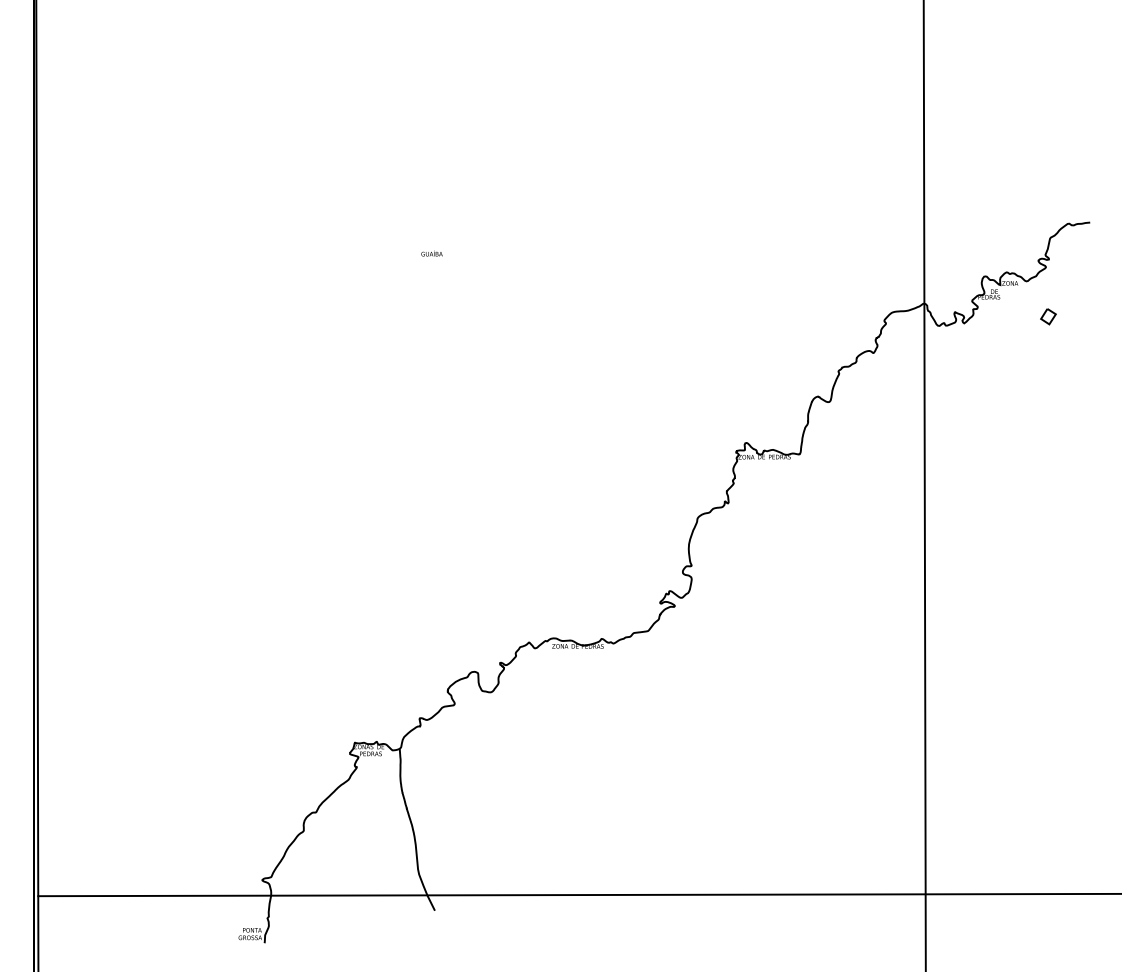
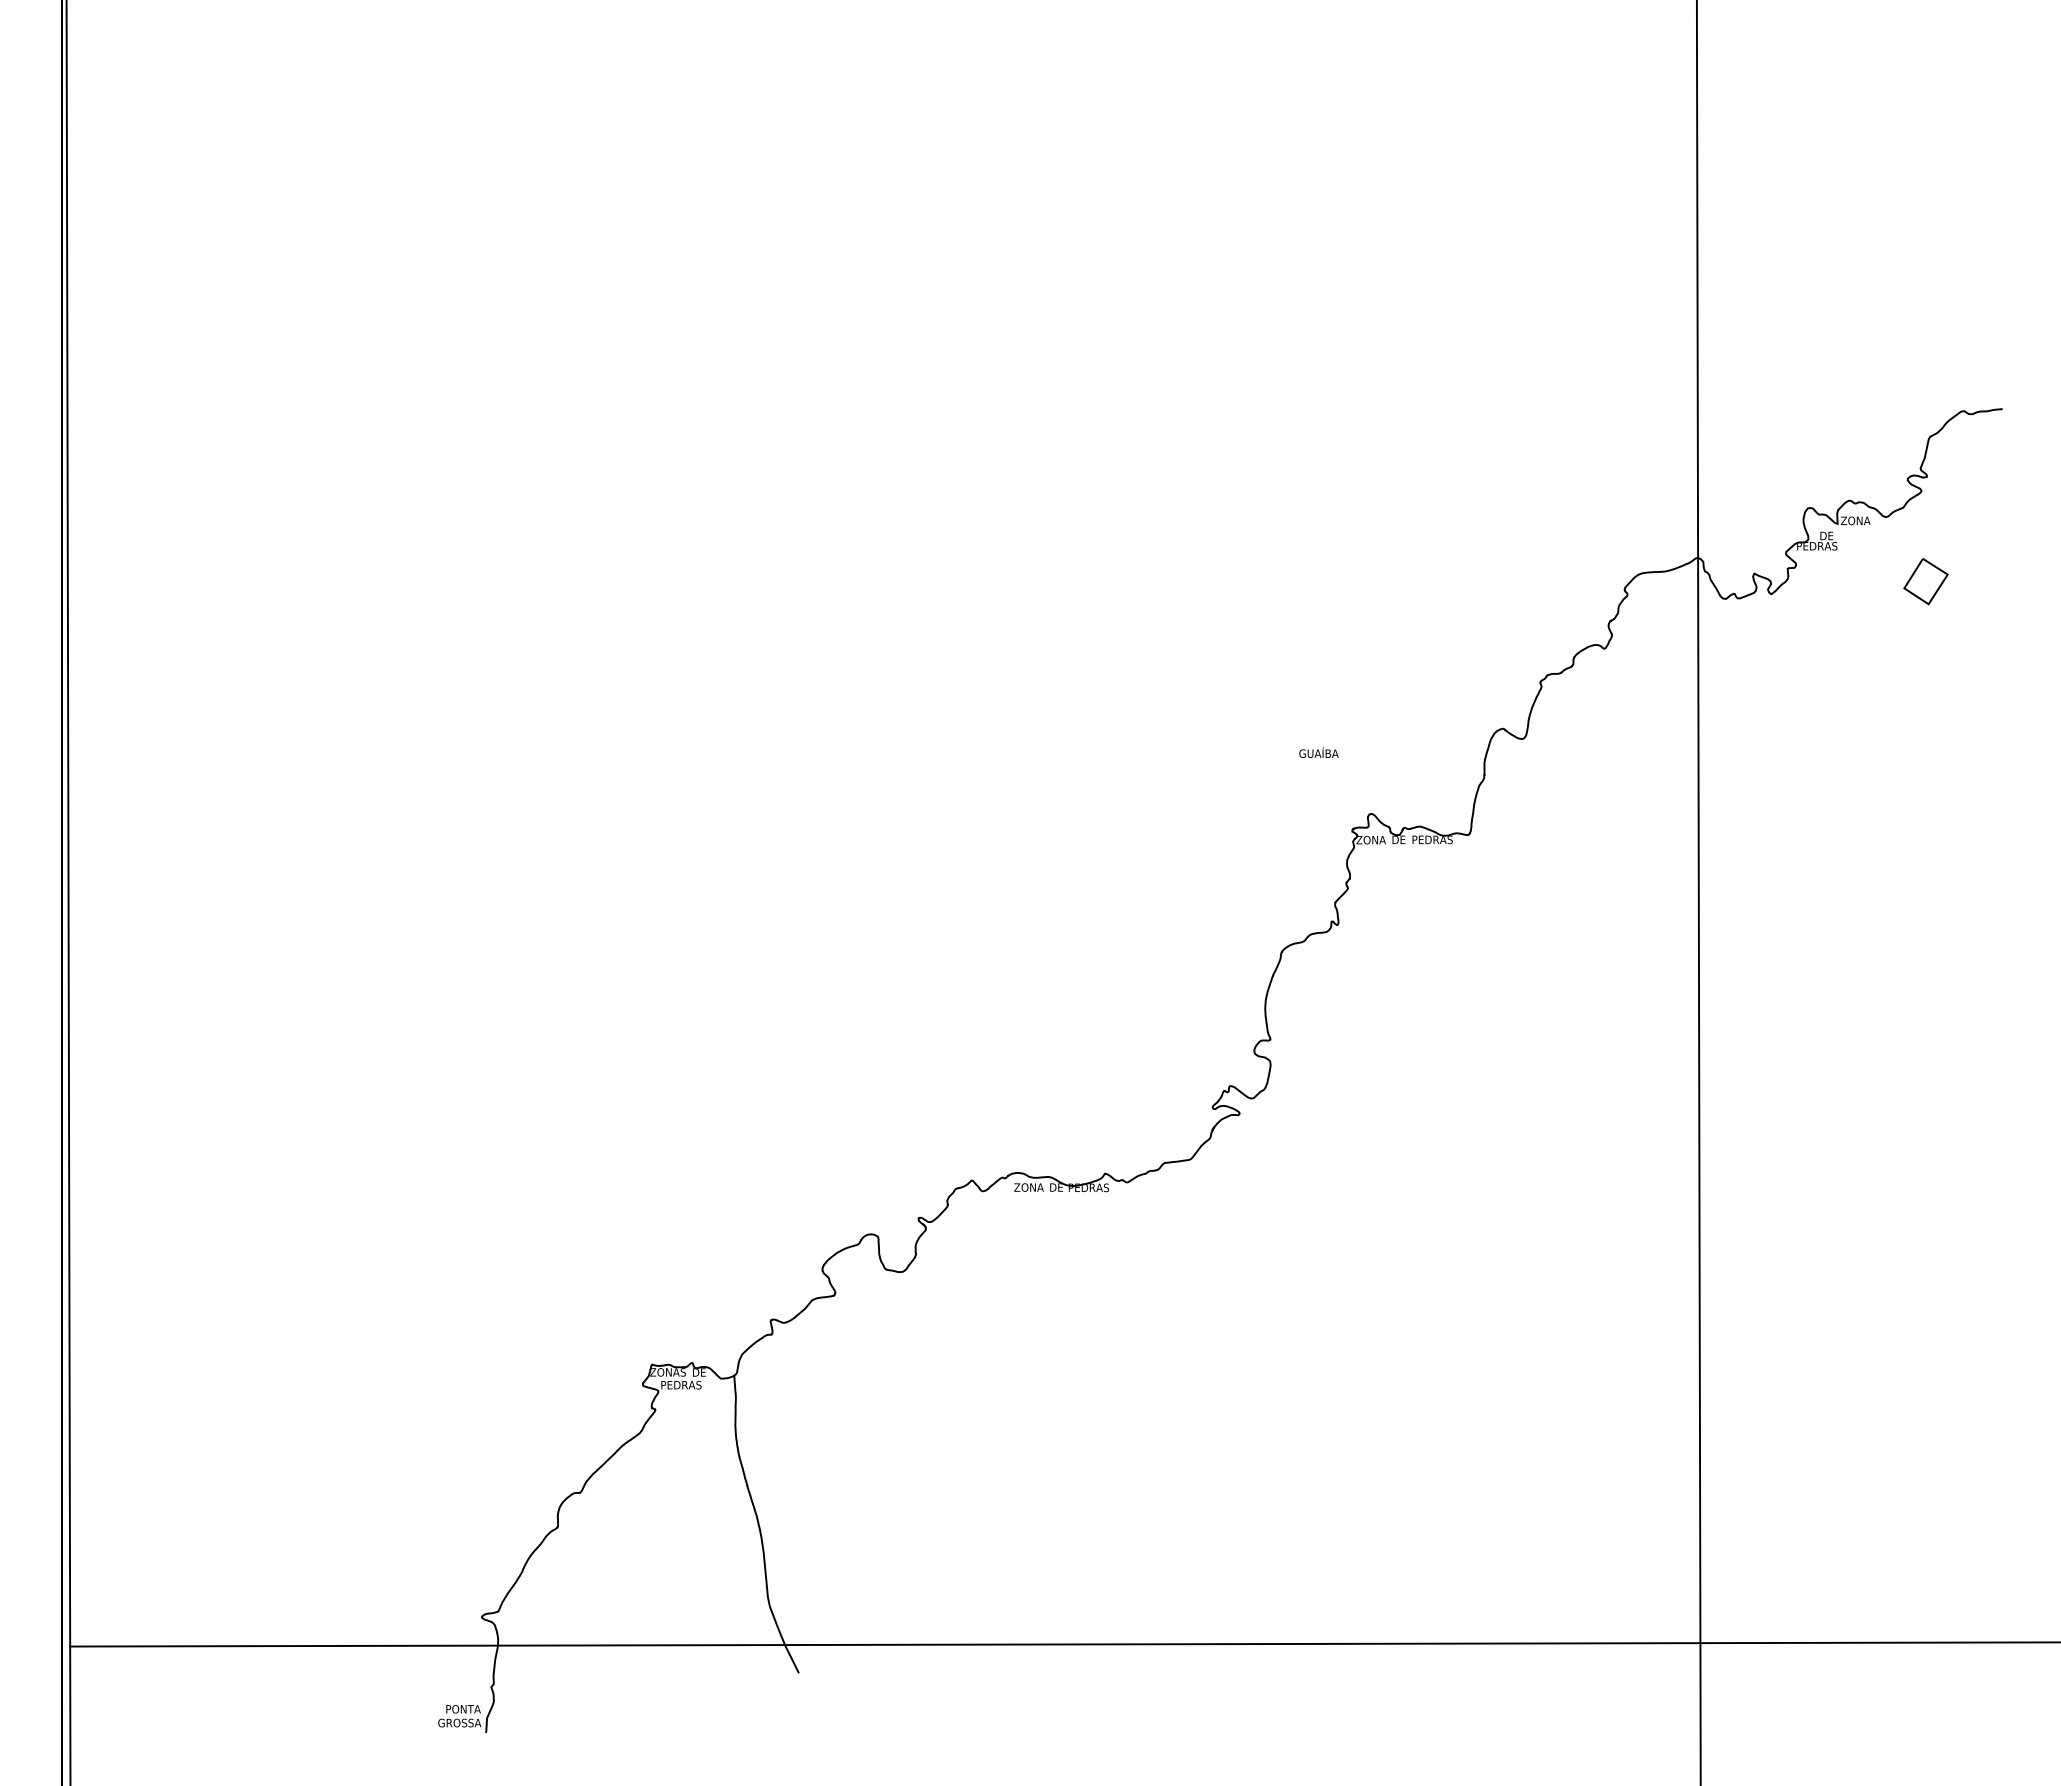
text: (431, 253) -> (1318, 752), moved
part: (1048, 316) -> (1926, 581), size x1.6

